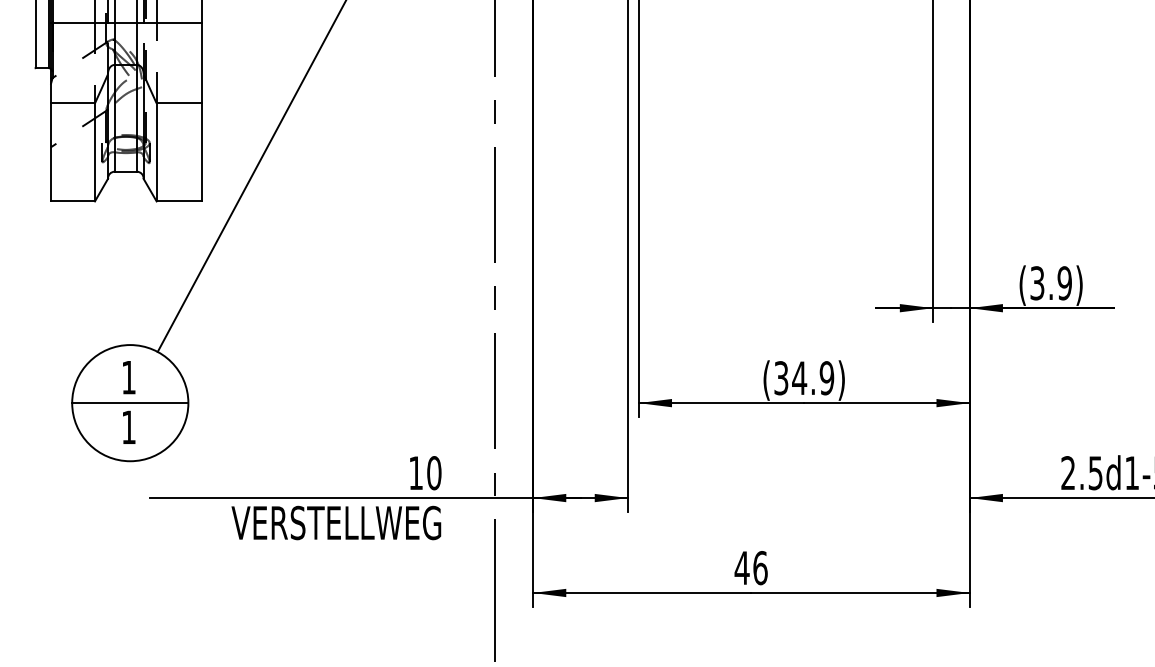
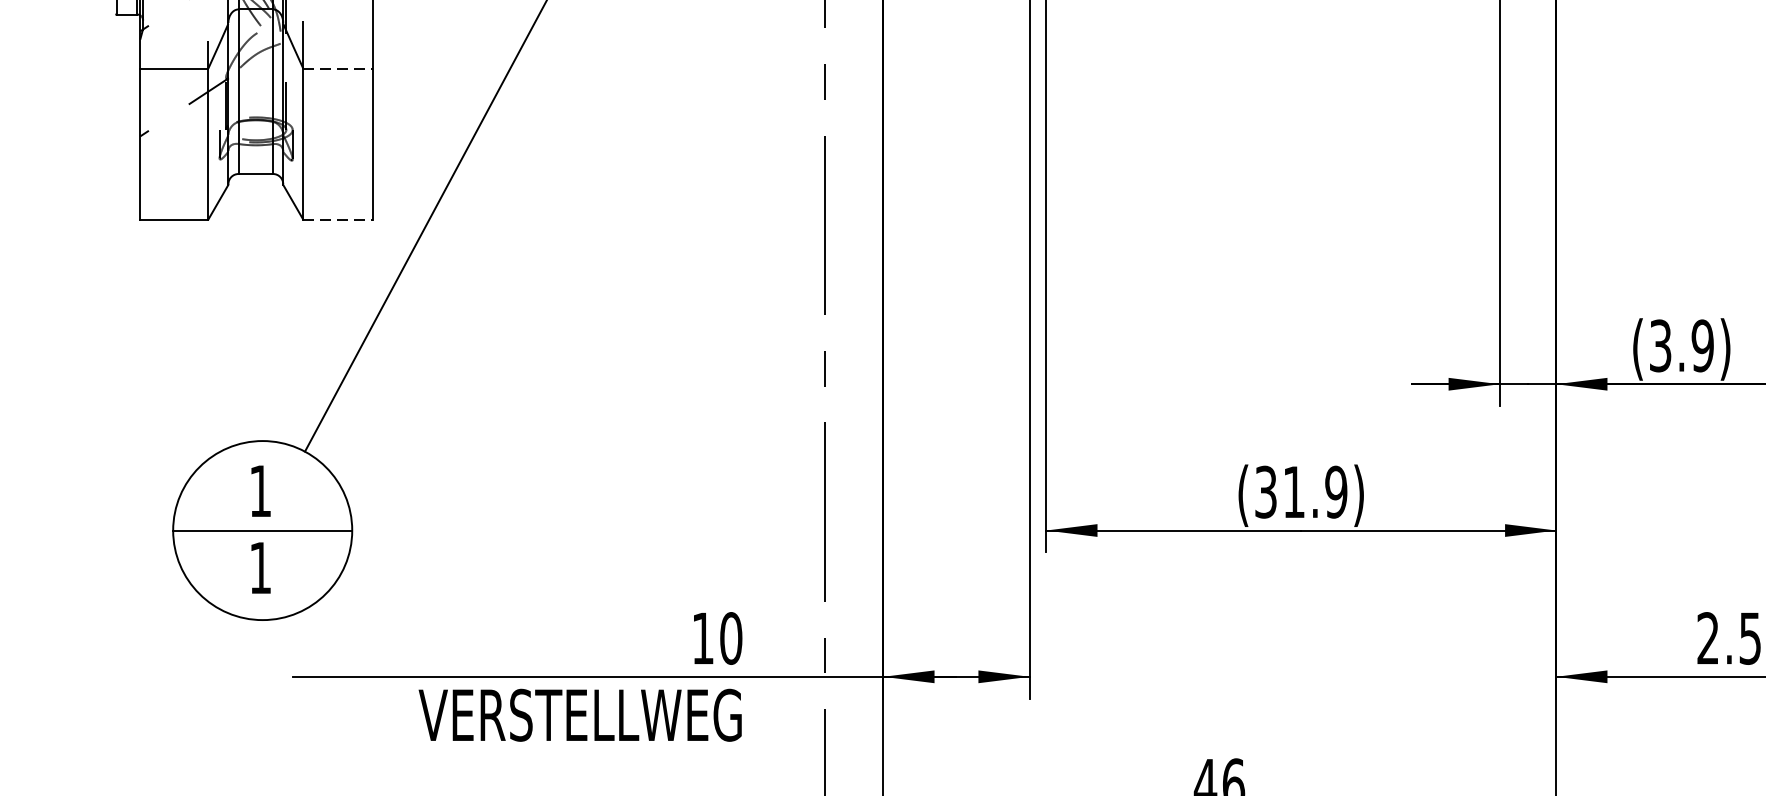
line: (179, 103) -> (338, 68), solid -> dashed
line: (179, 201) -> (338, 219), solid -> dashed
text: (799, 377) -> (1293, 491), (34.9) -> (31.9)

